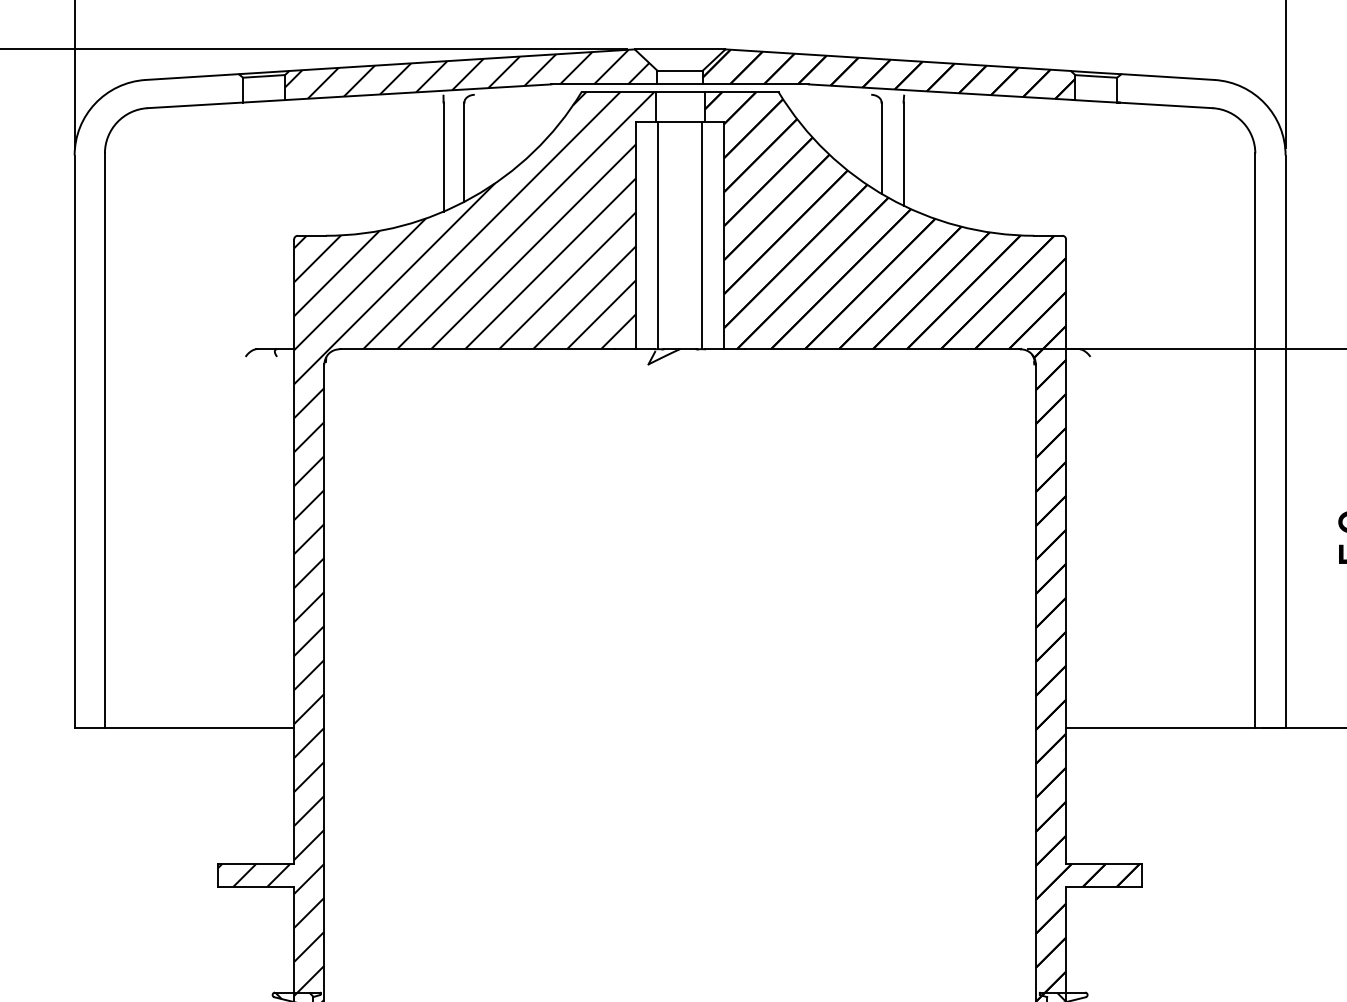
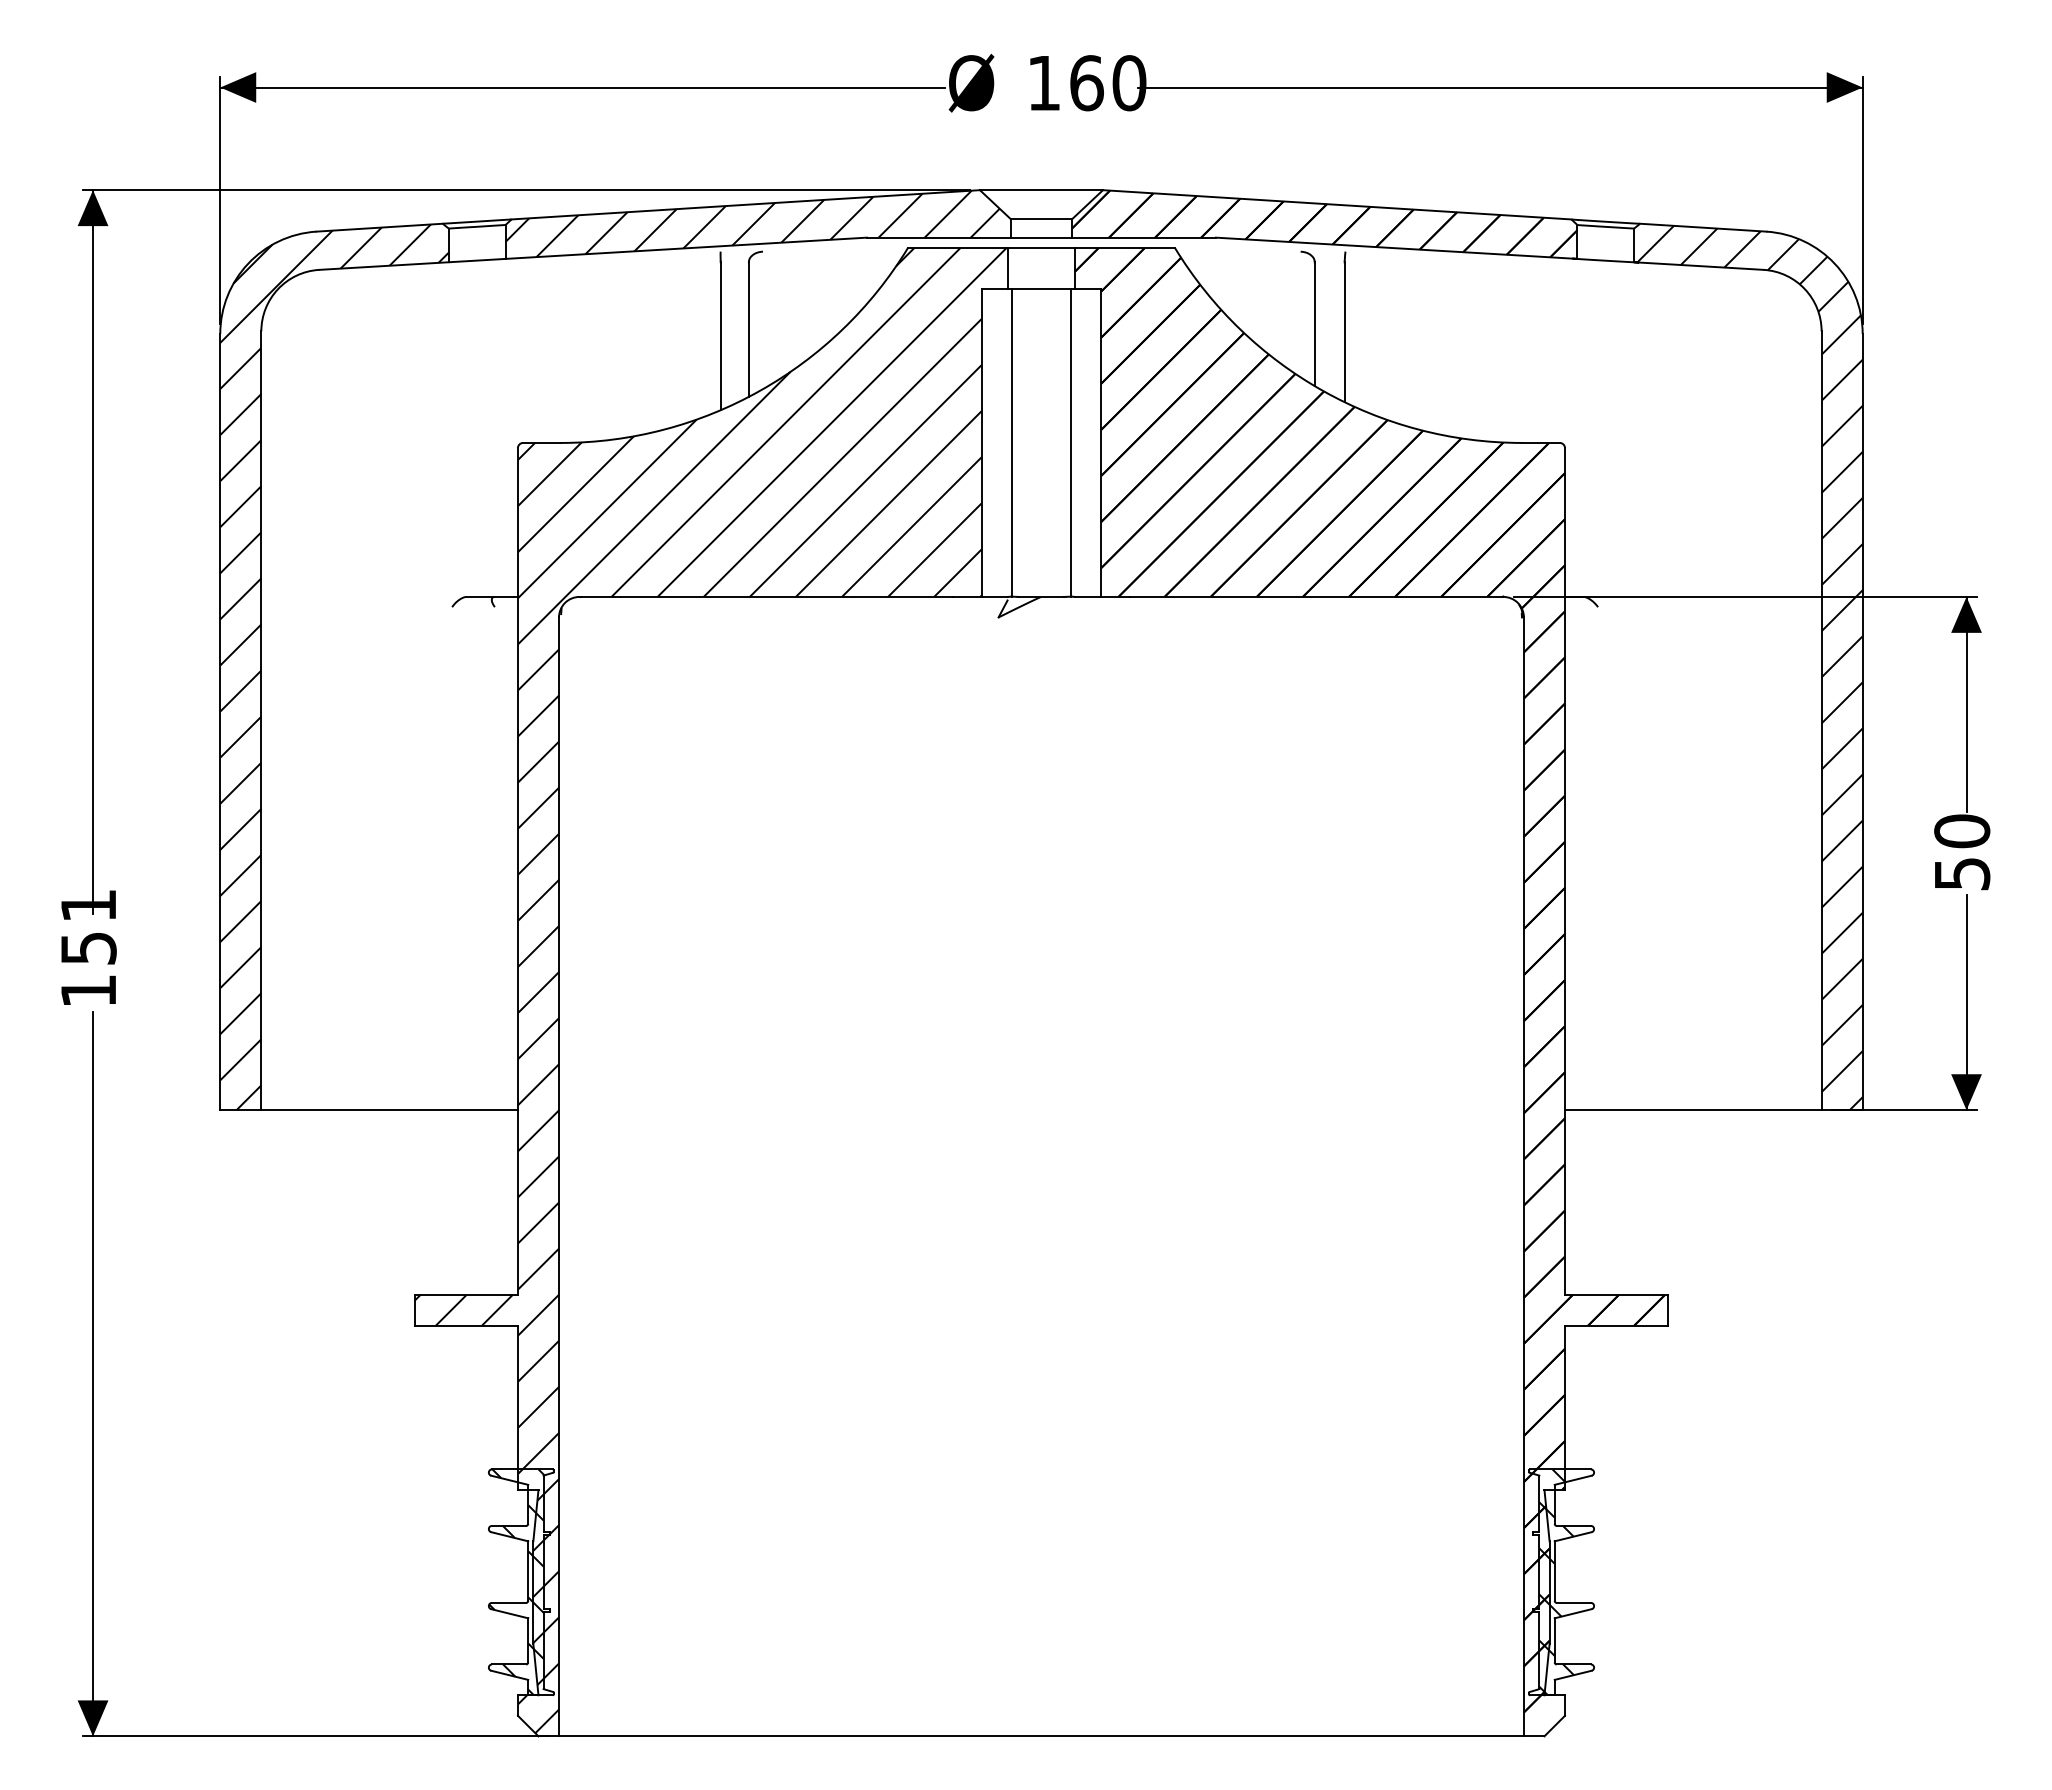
hatch: (158, 401) -> (334, 667), added
hatch: (1202, 401) -> (1749, 667), added

